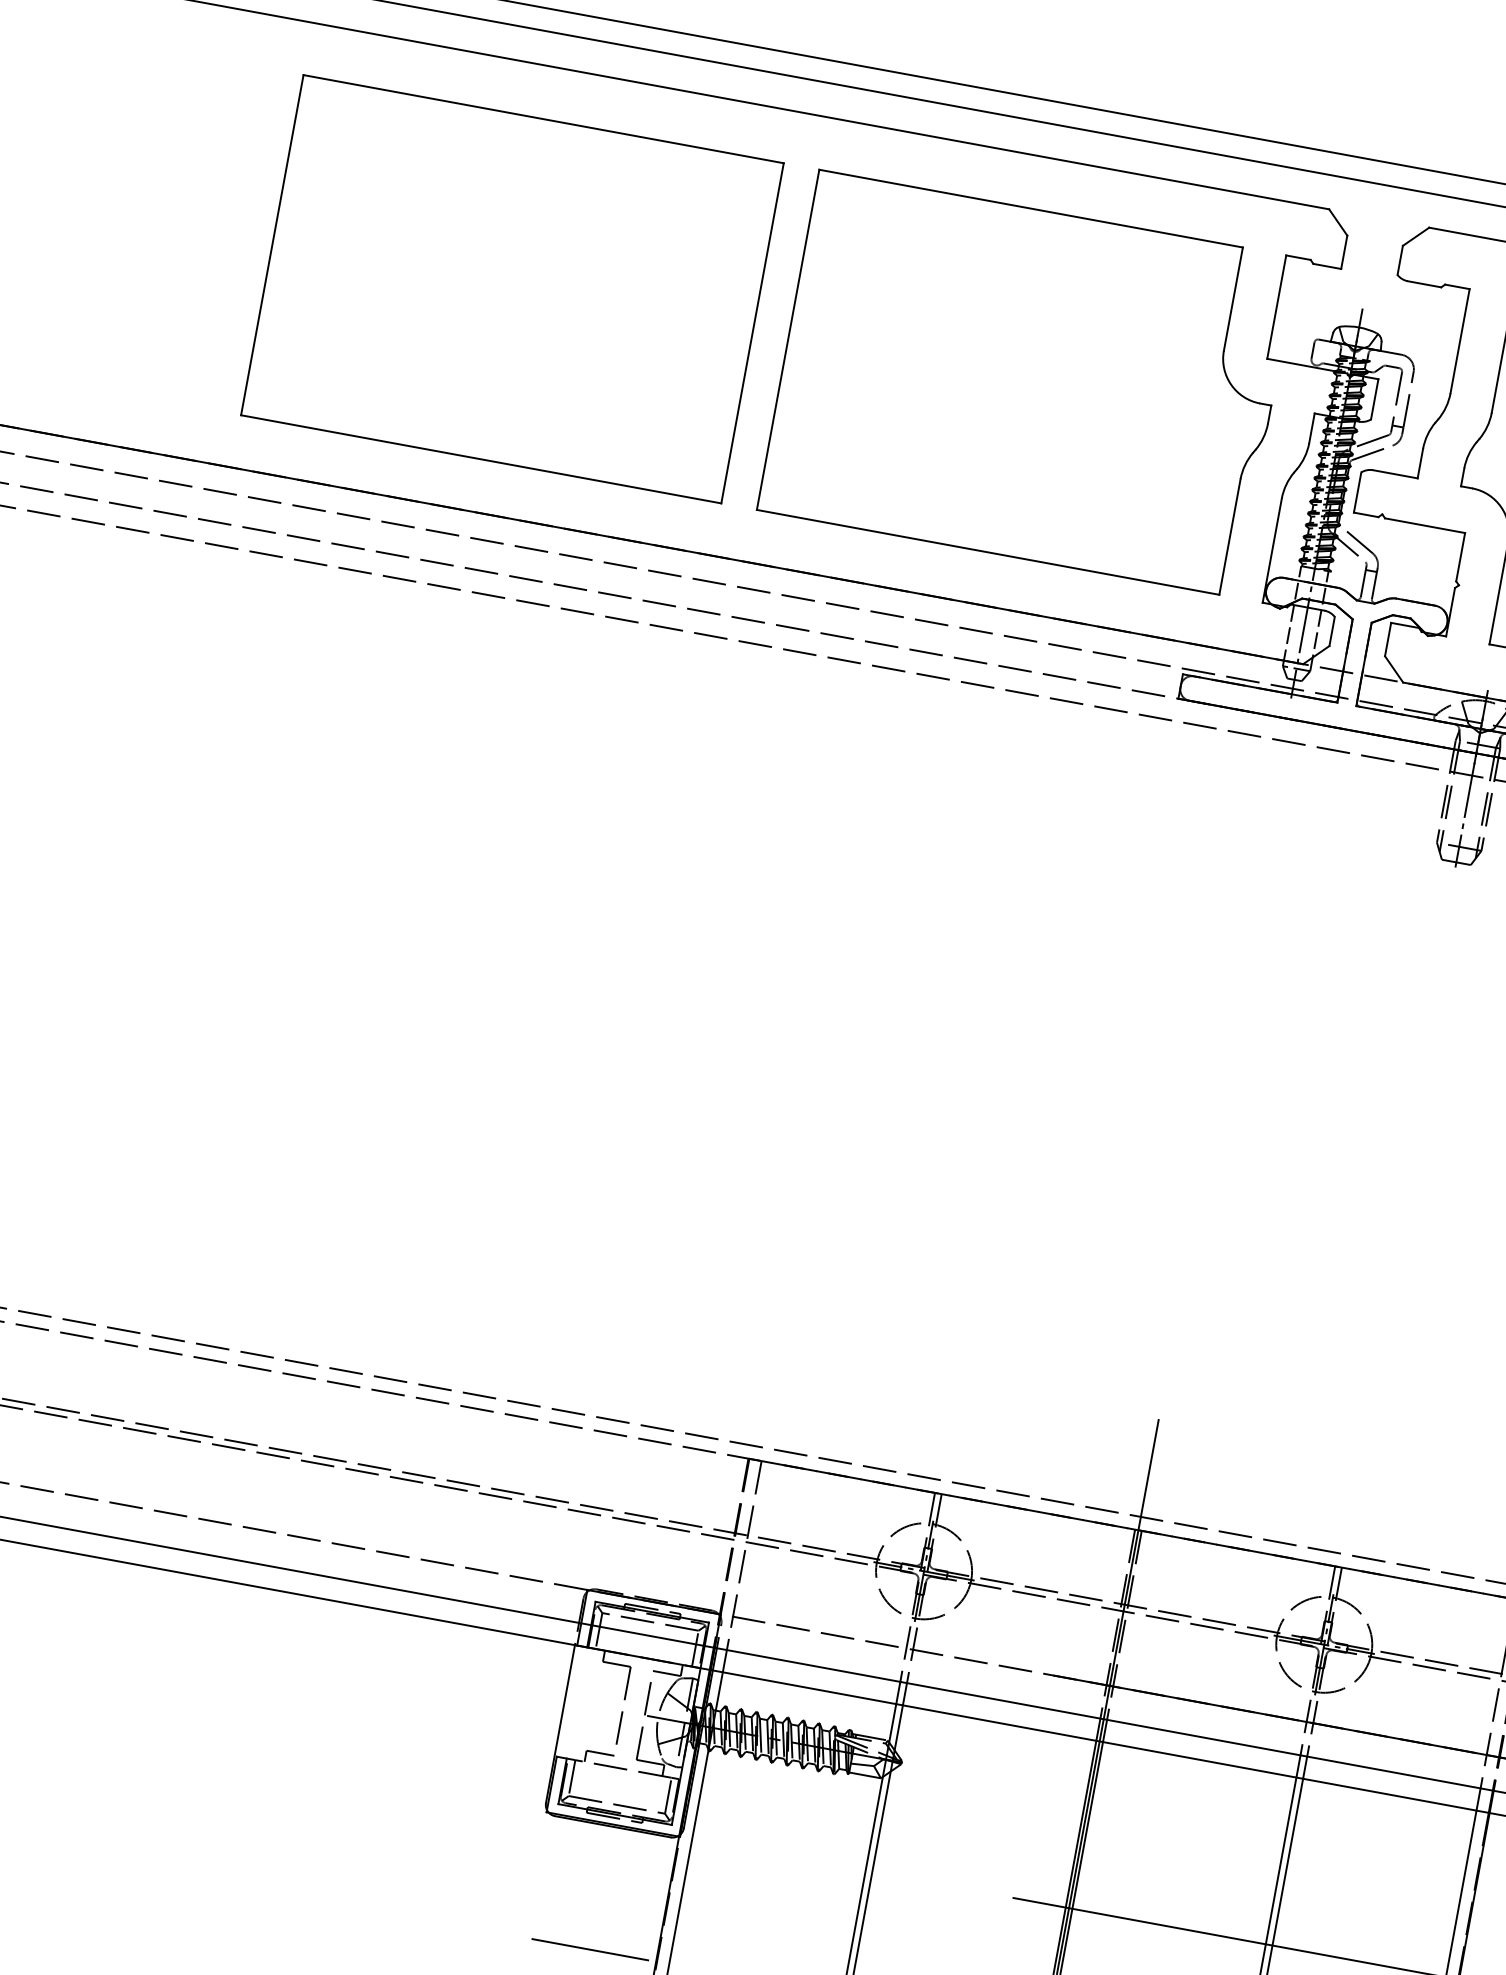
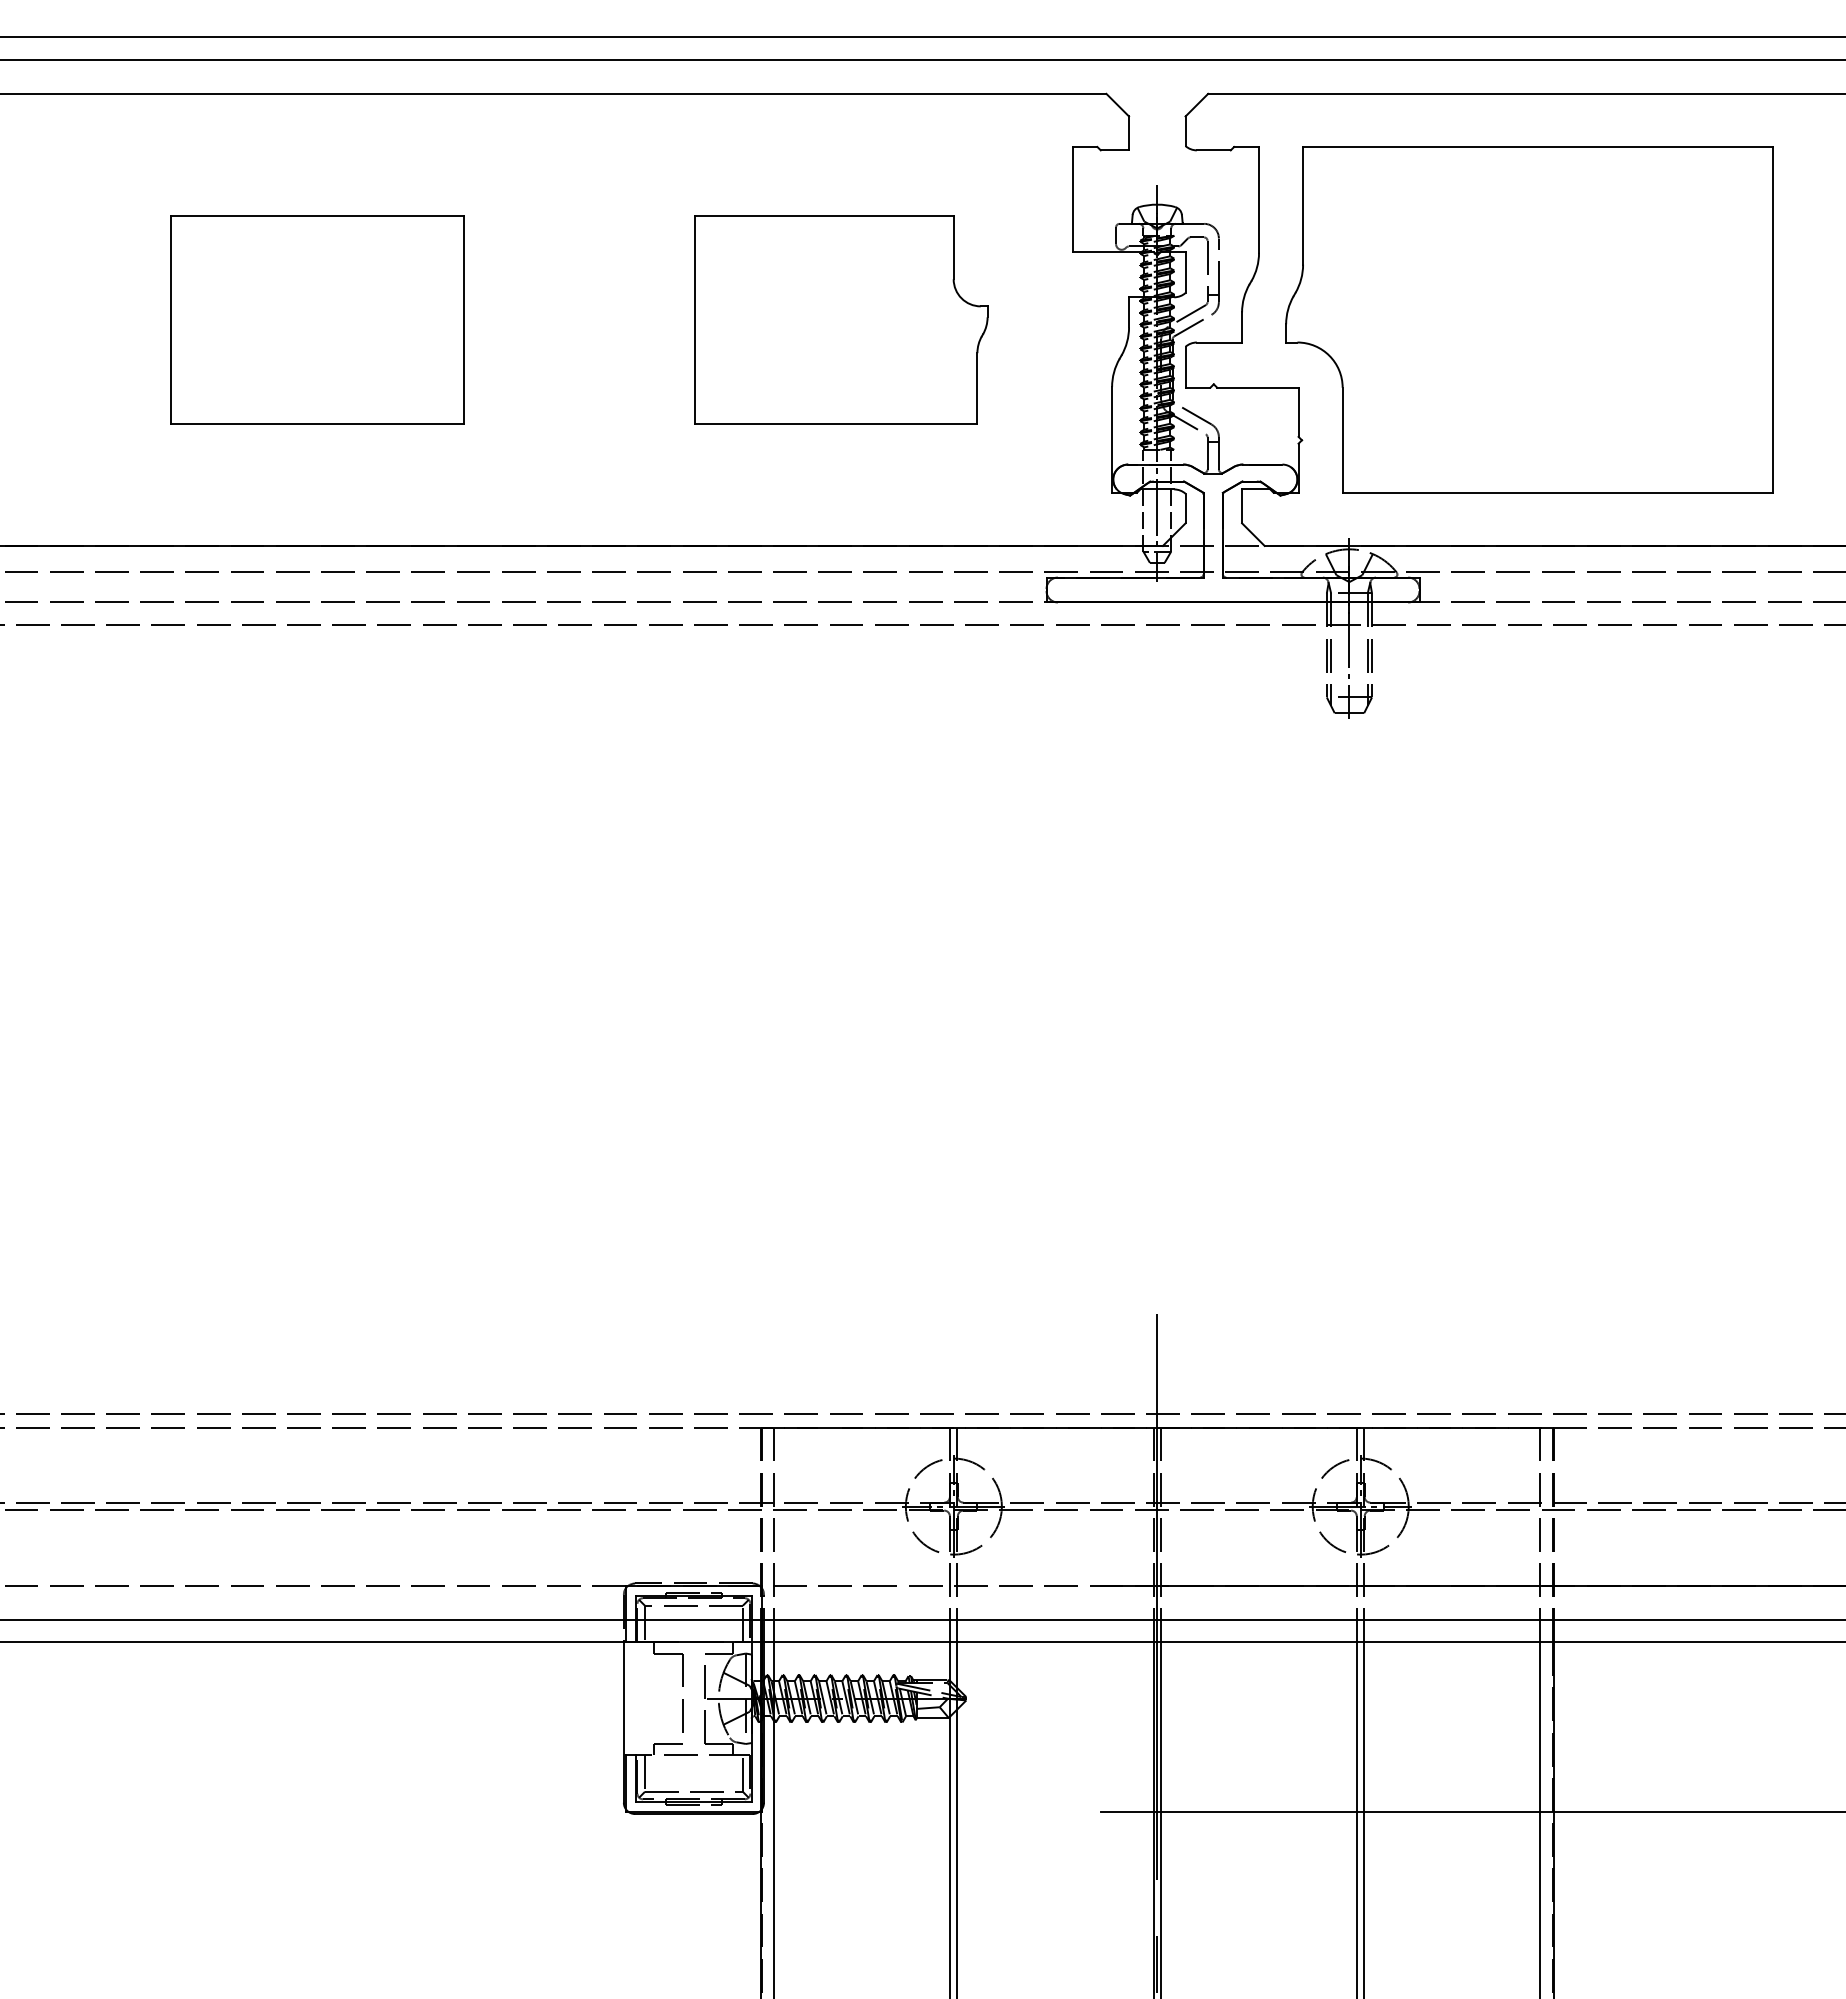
part: (512, 288) -> (317, 319), size x0.6
part: (1027, 383) -> (841, 319), size x0.6
line: (589, 1950) -> (693, 1939), removed

